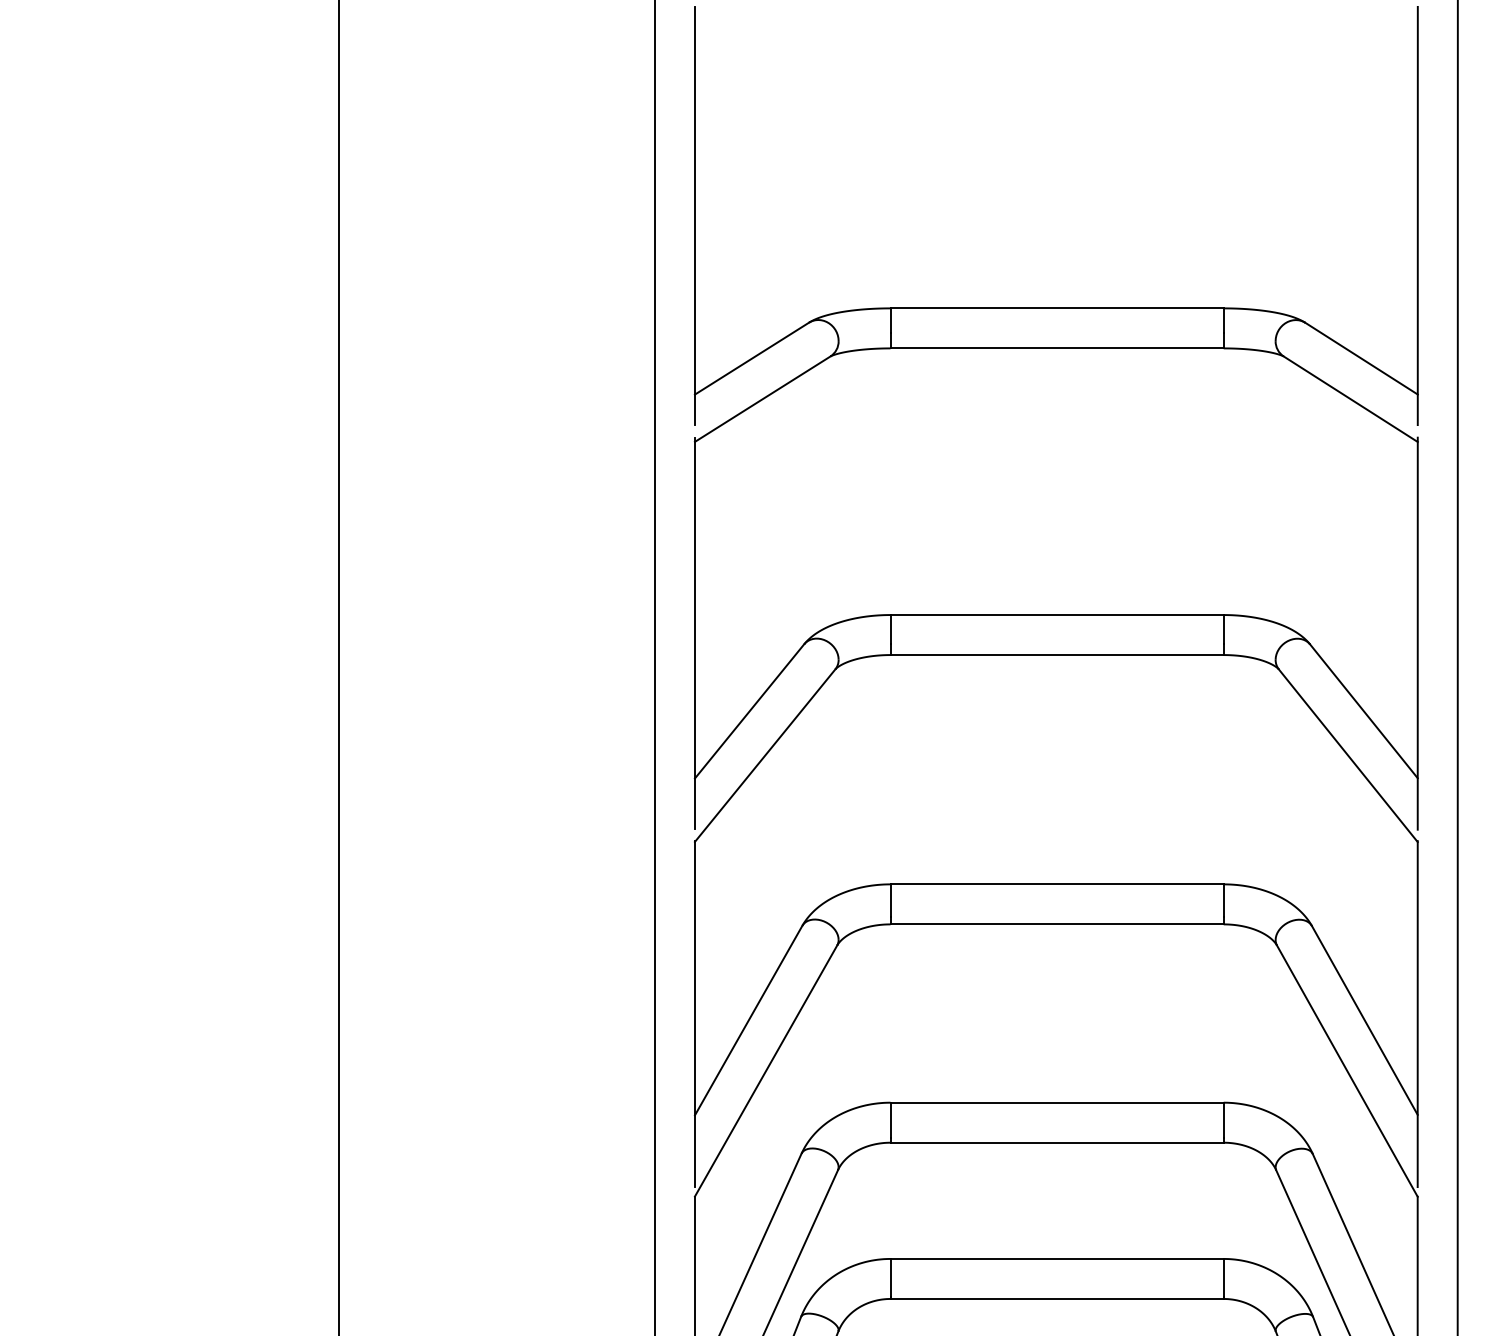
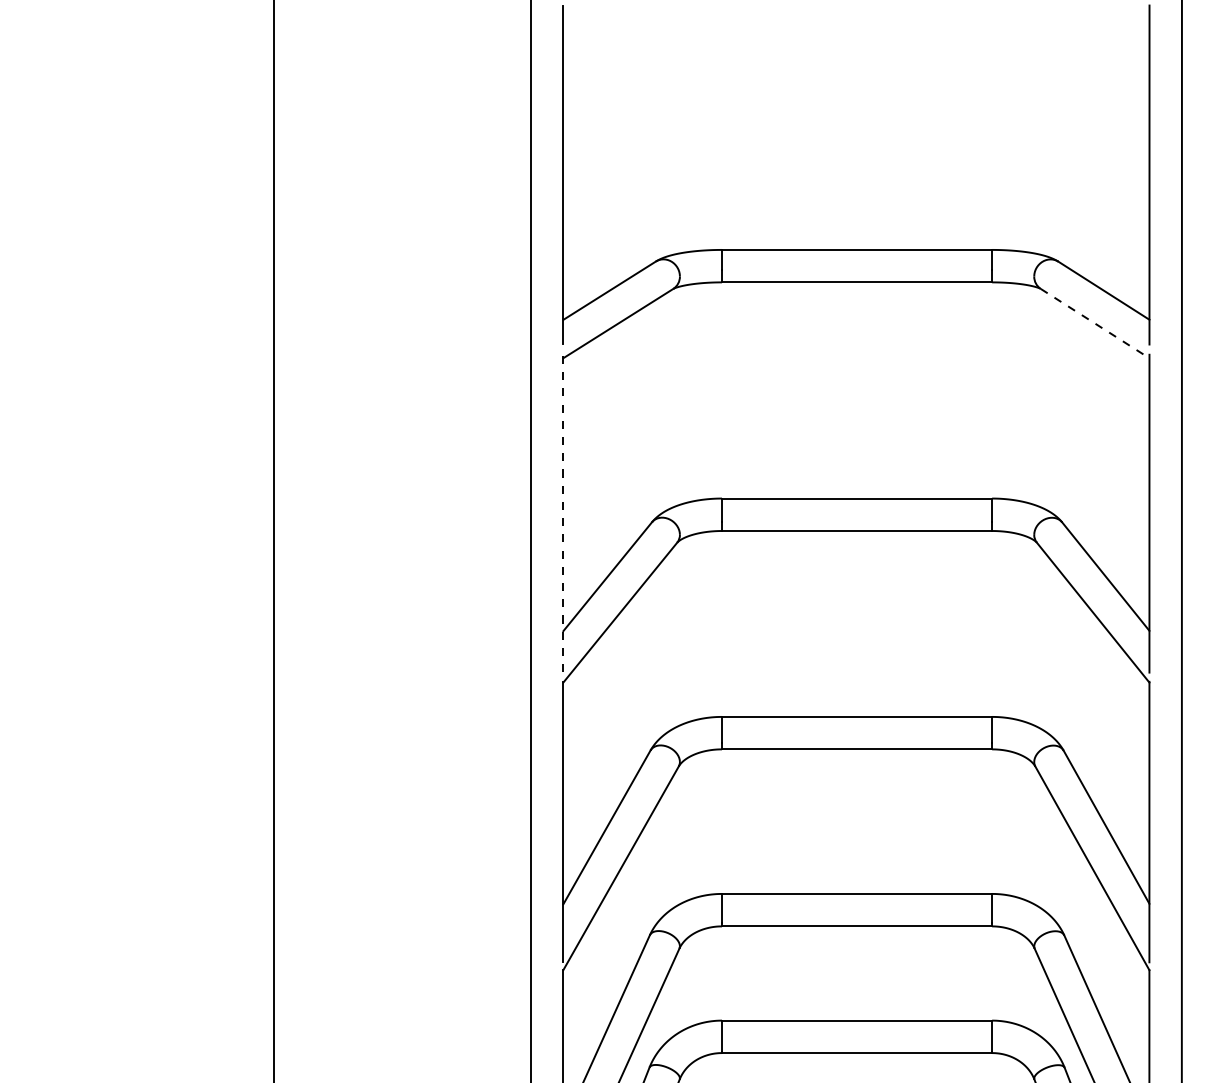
line: (1351, 399) -> (1095, 323), solid -> dashed
line: (695, 633) -> (563, 513), solid -> dashed

